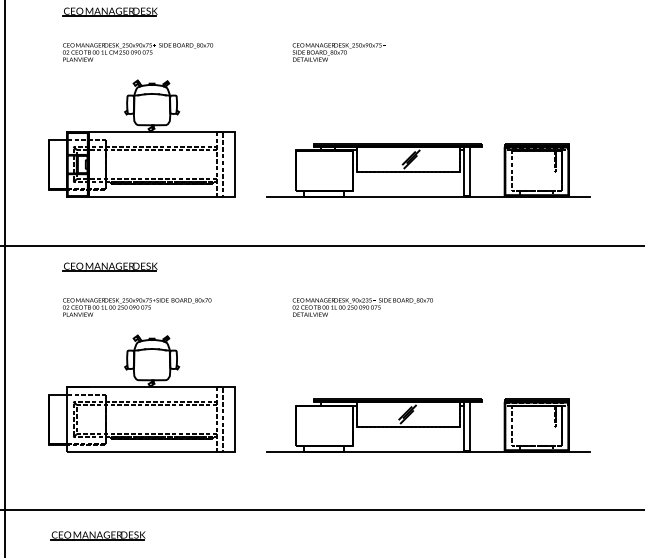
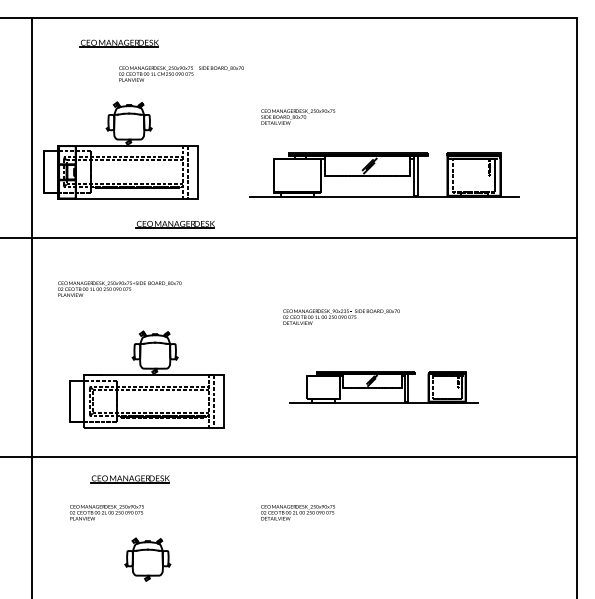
text: (138, 51) -> (181, 73), moved
text: (337, 51) -> (298, 116), moved
part: (141, 138) -> (120, 150), moved
part: (109, 266) -> (174, 224), moved
text: (136, 306) -> (119, 288), moved
text: (362, 306) -> (341, 316), moved
part: (141, 393) -> (146, 379), moved
part: (428, 424) -> (384, 386), size x0.7
part: (97, 536) -> (129, 479), moved

